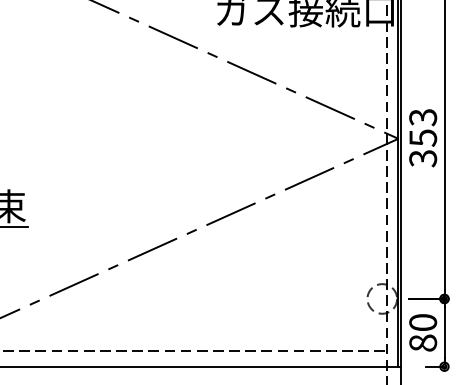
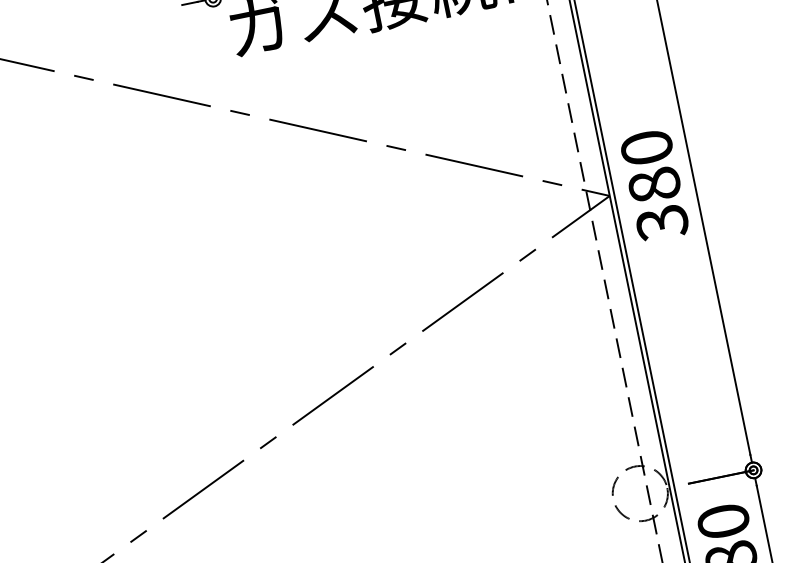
text: (423, 127) -> (651, 165), 353 -> 380

